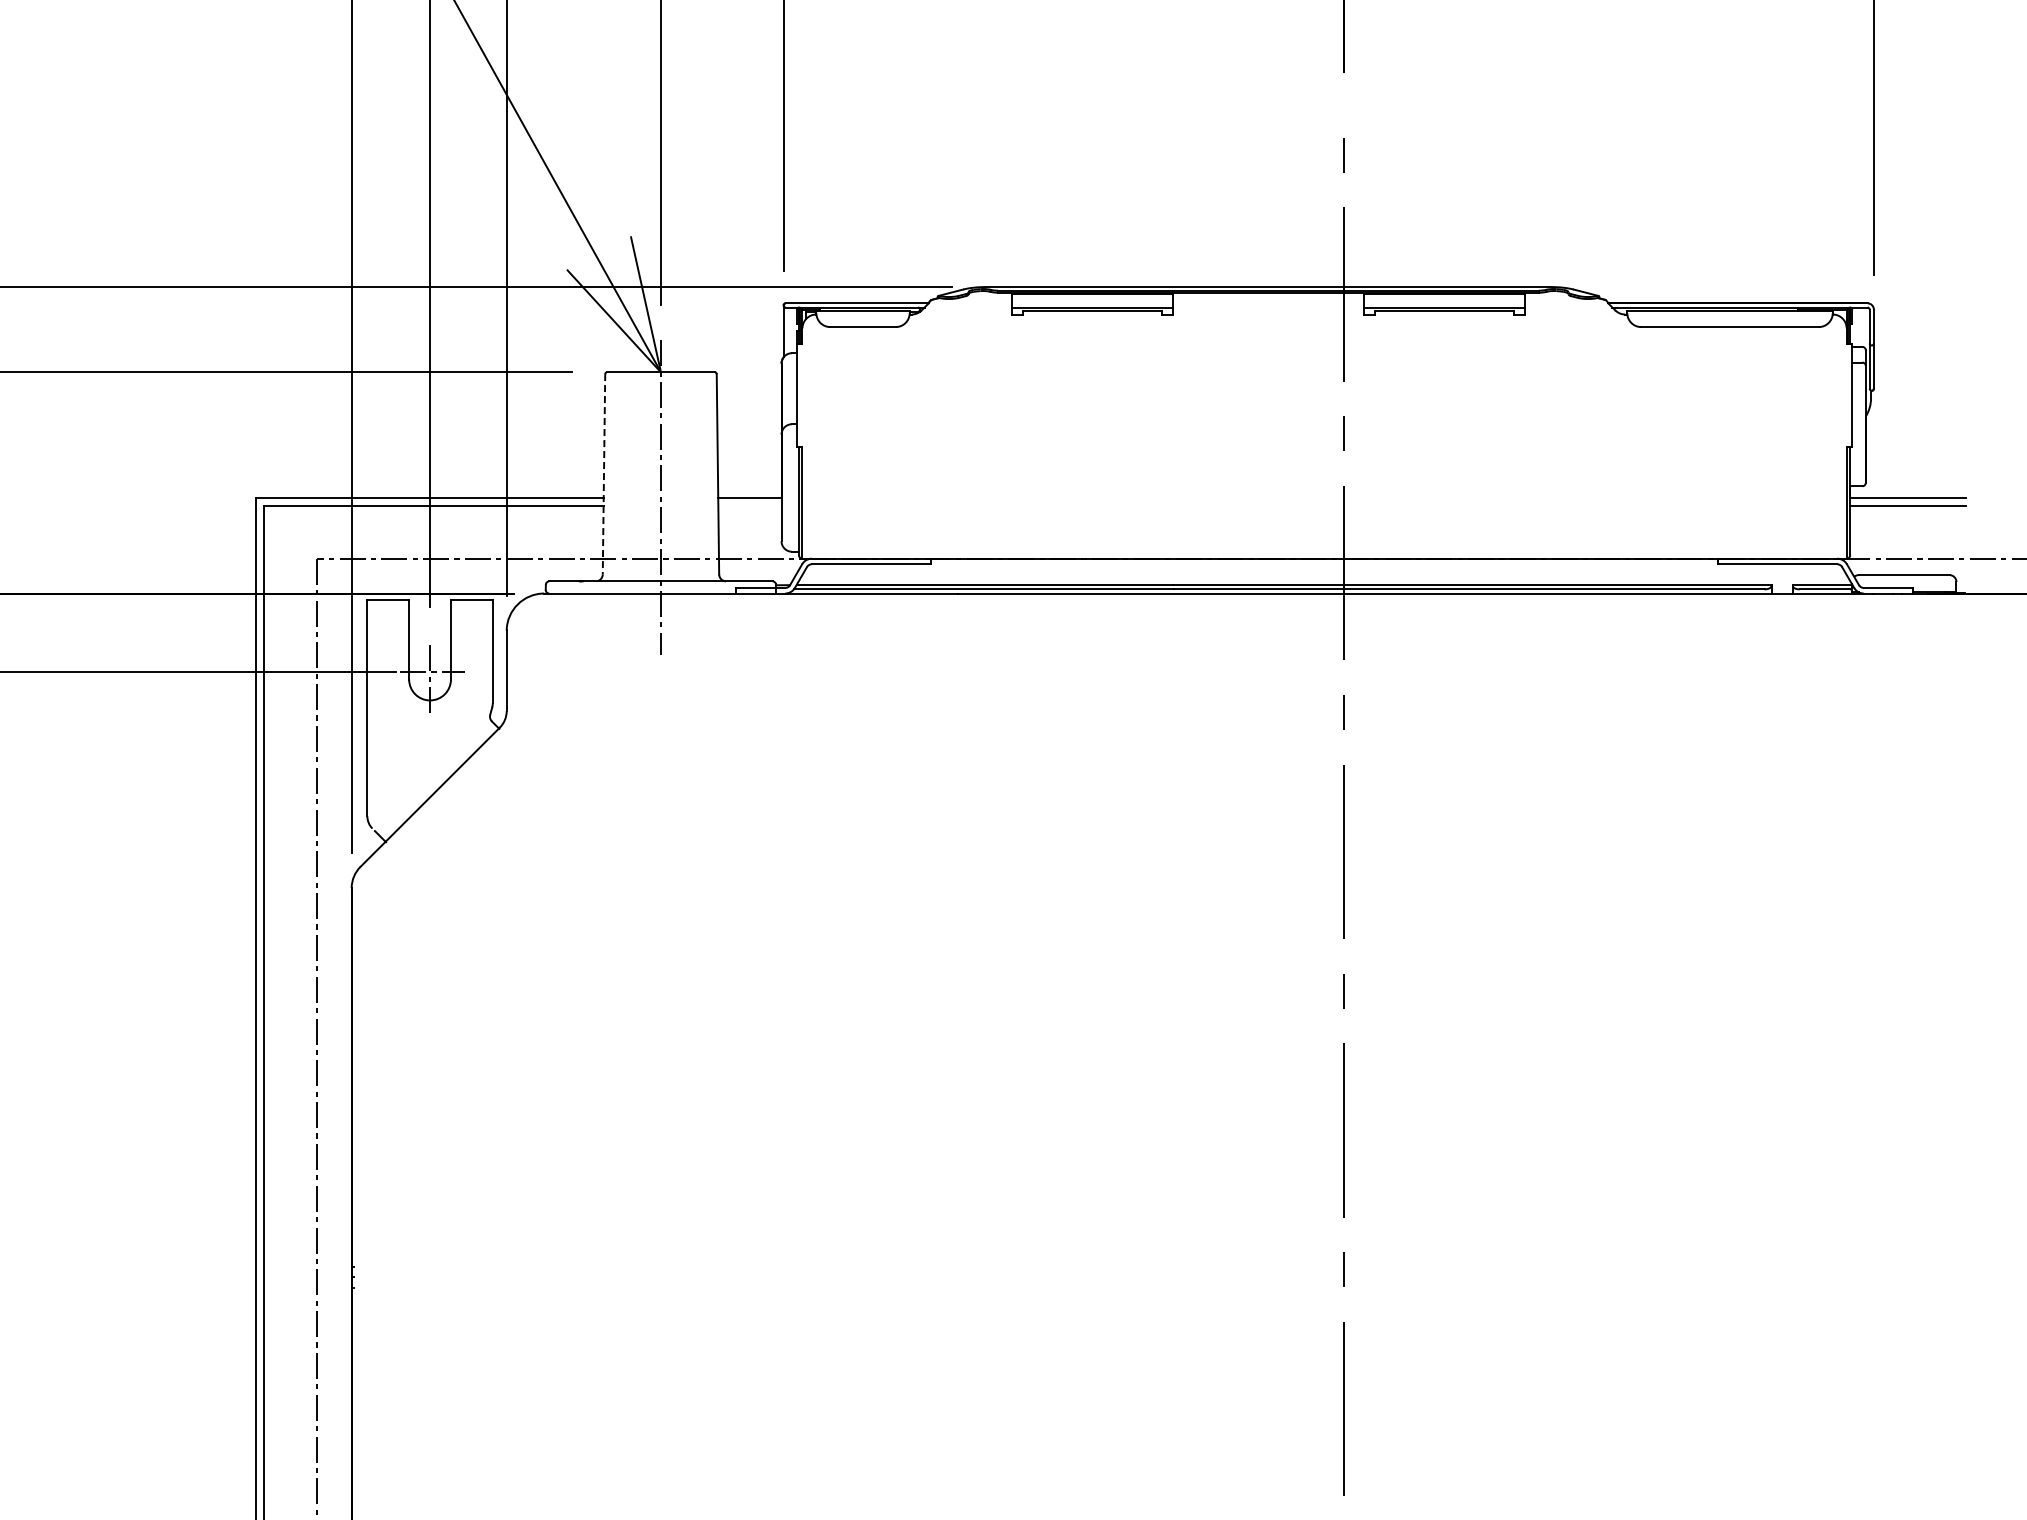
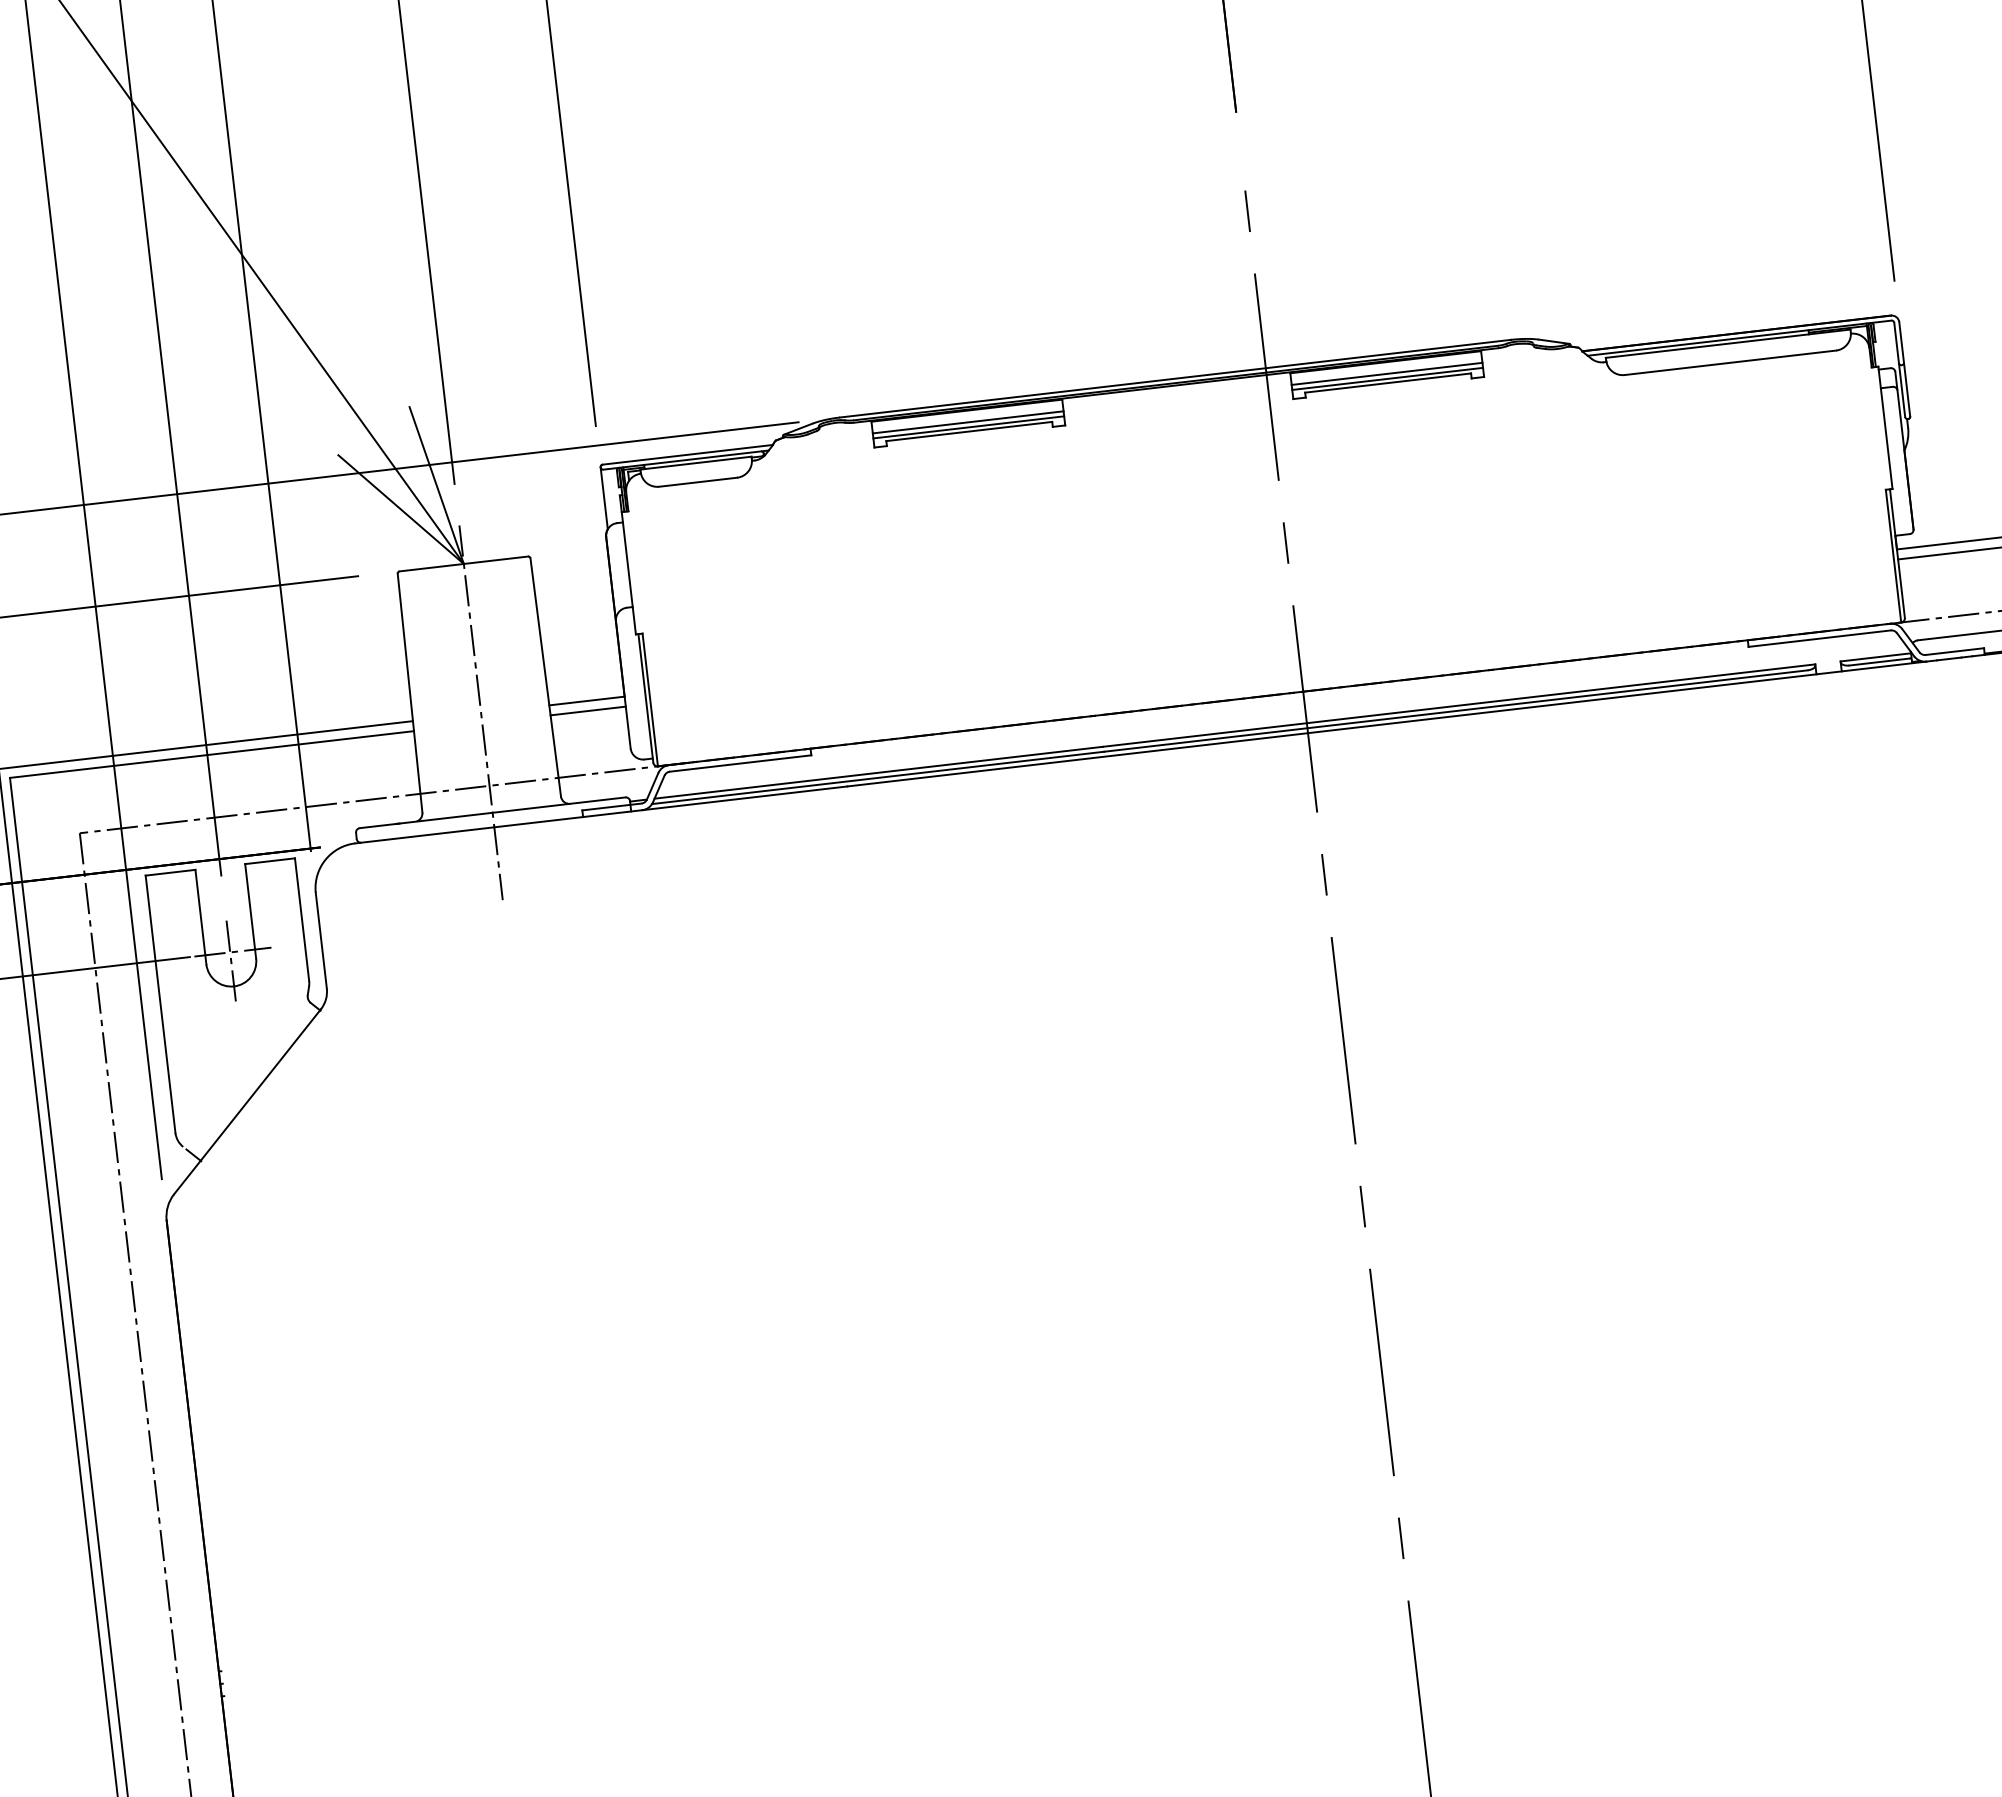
line: (1092, 303) -> (968, 422), added
line: (1444, 303) -> (1387, 374), added
line: (604, 474) -> (410, 693), dashed -> solid
line: (749, 506) -> (587, 711), added

